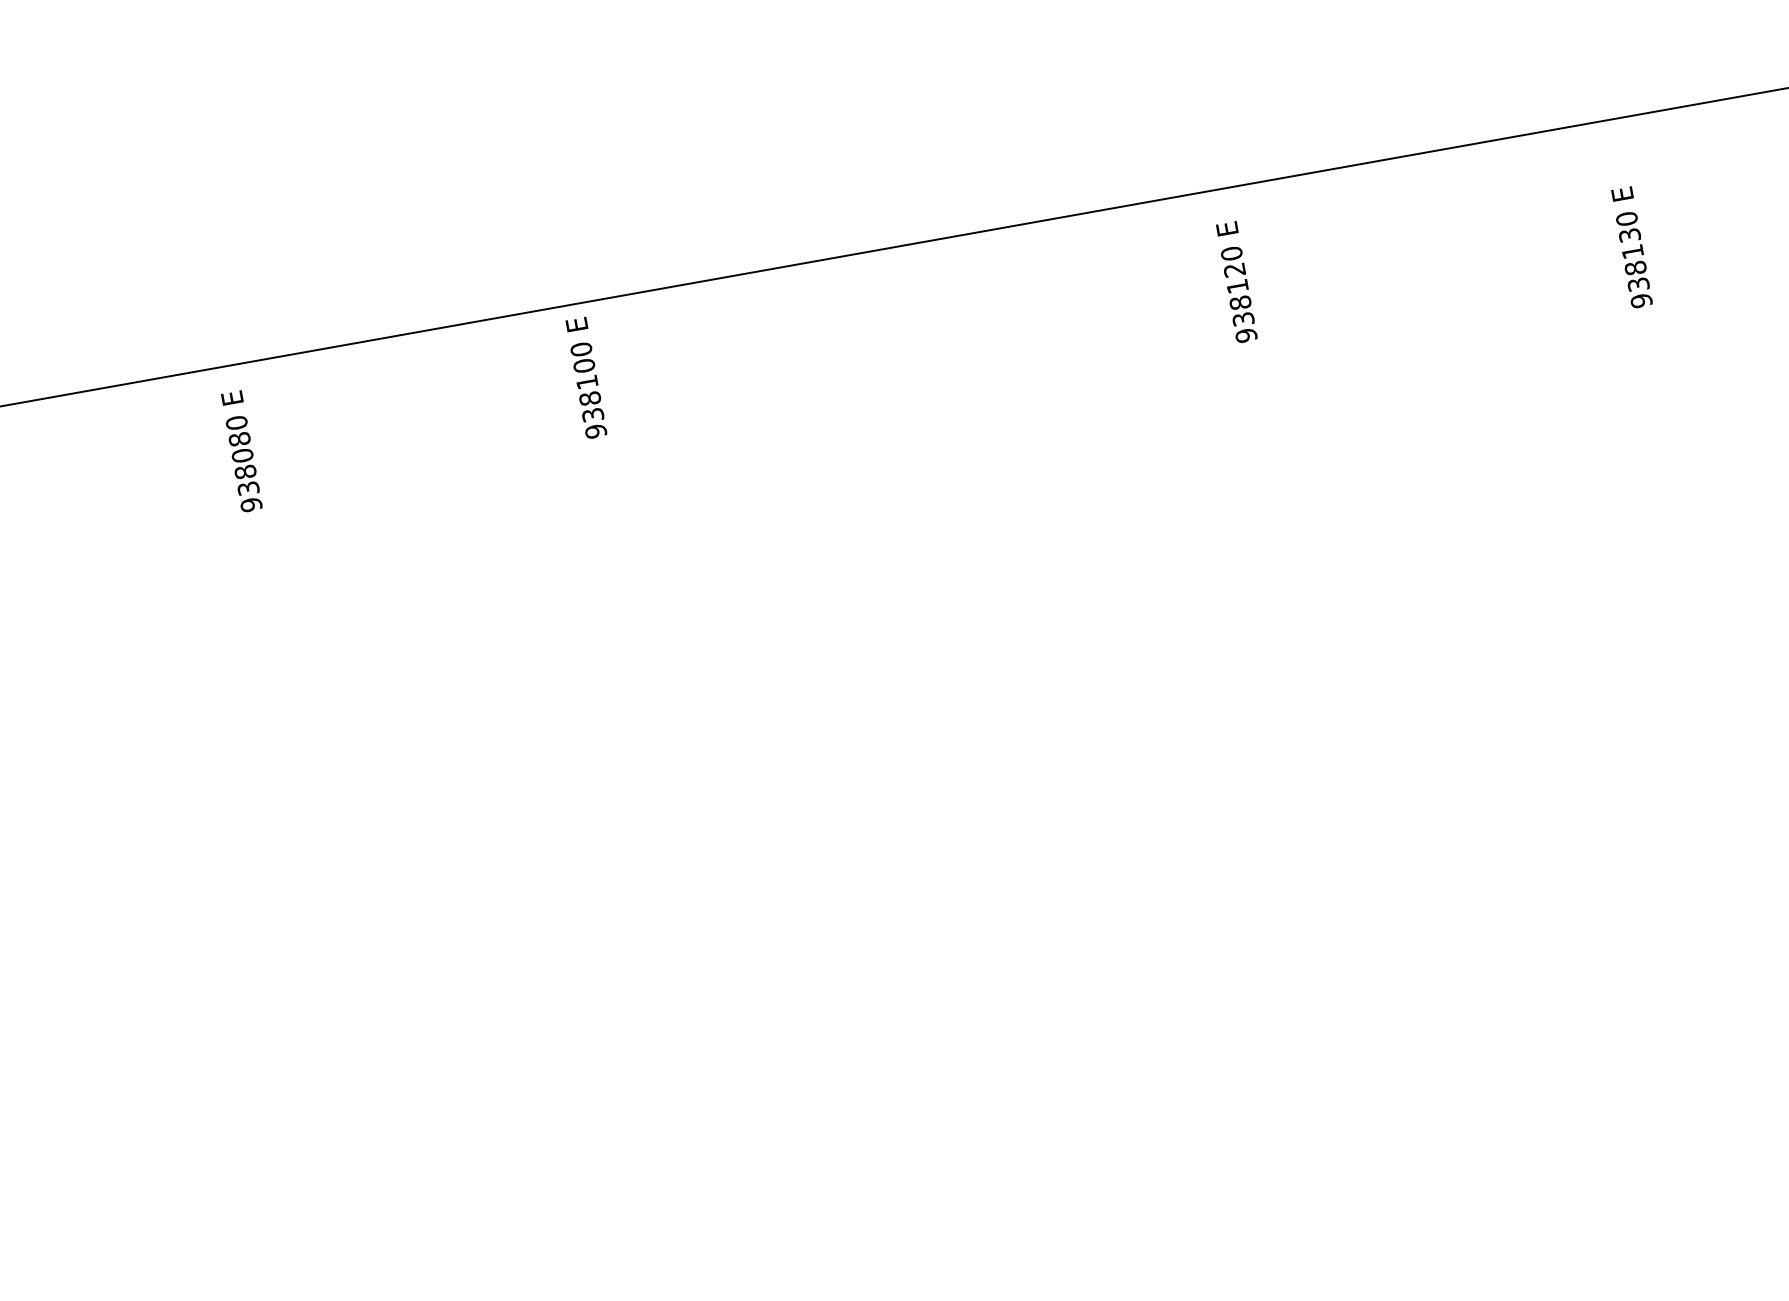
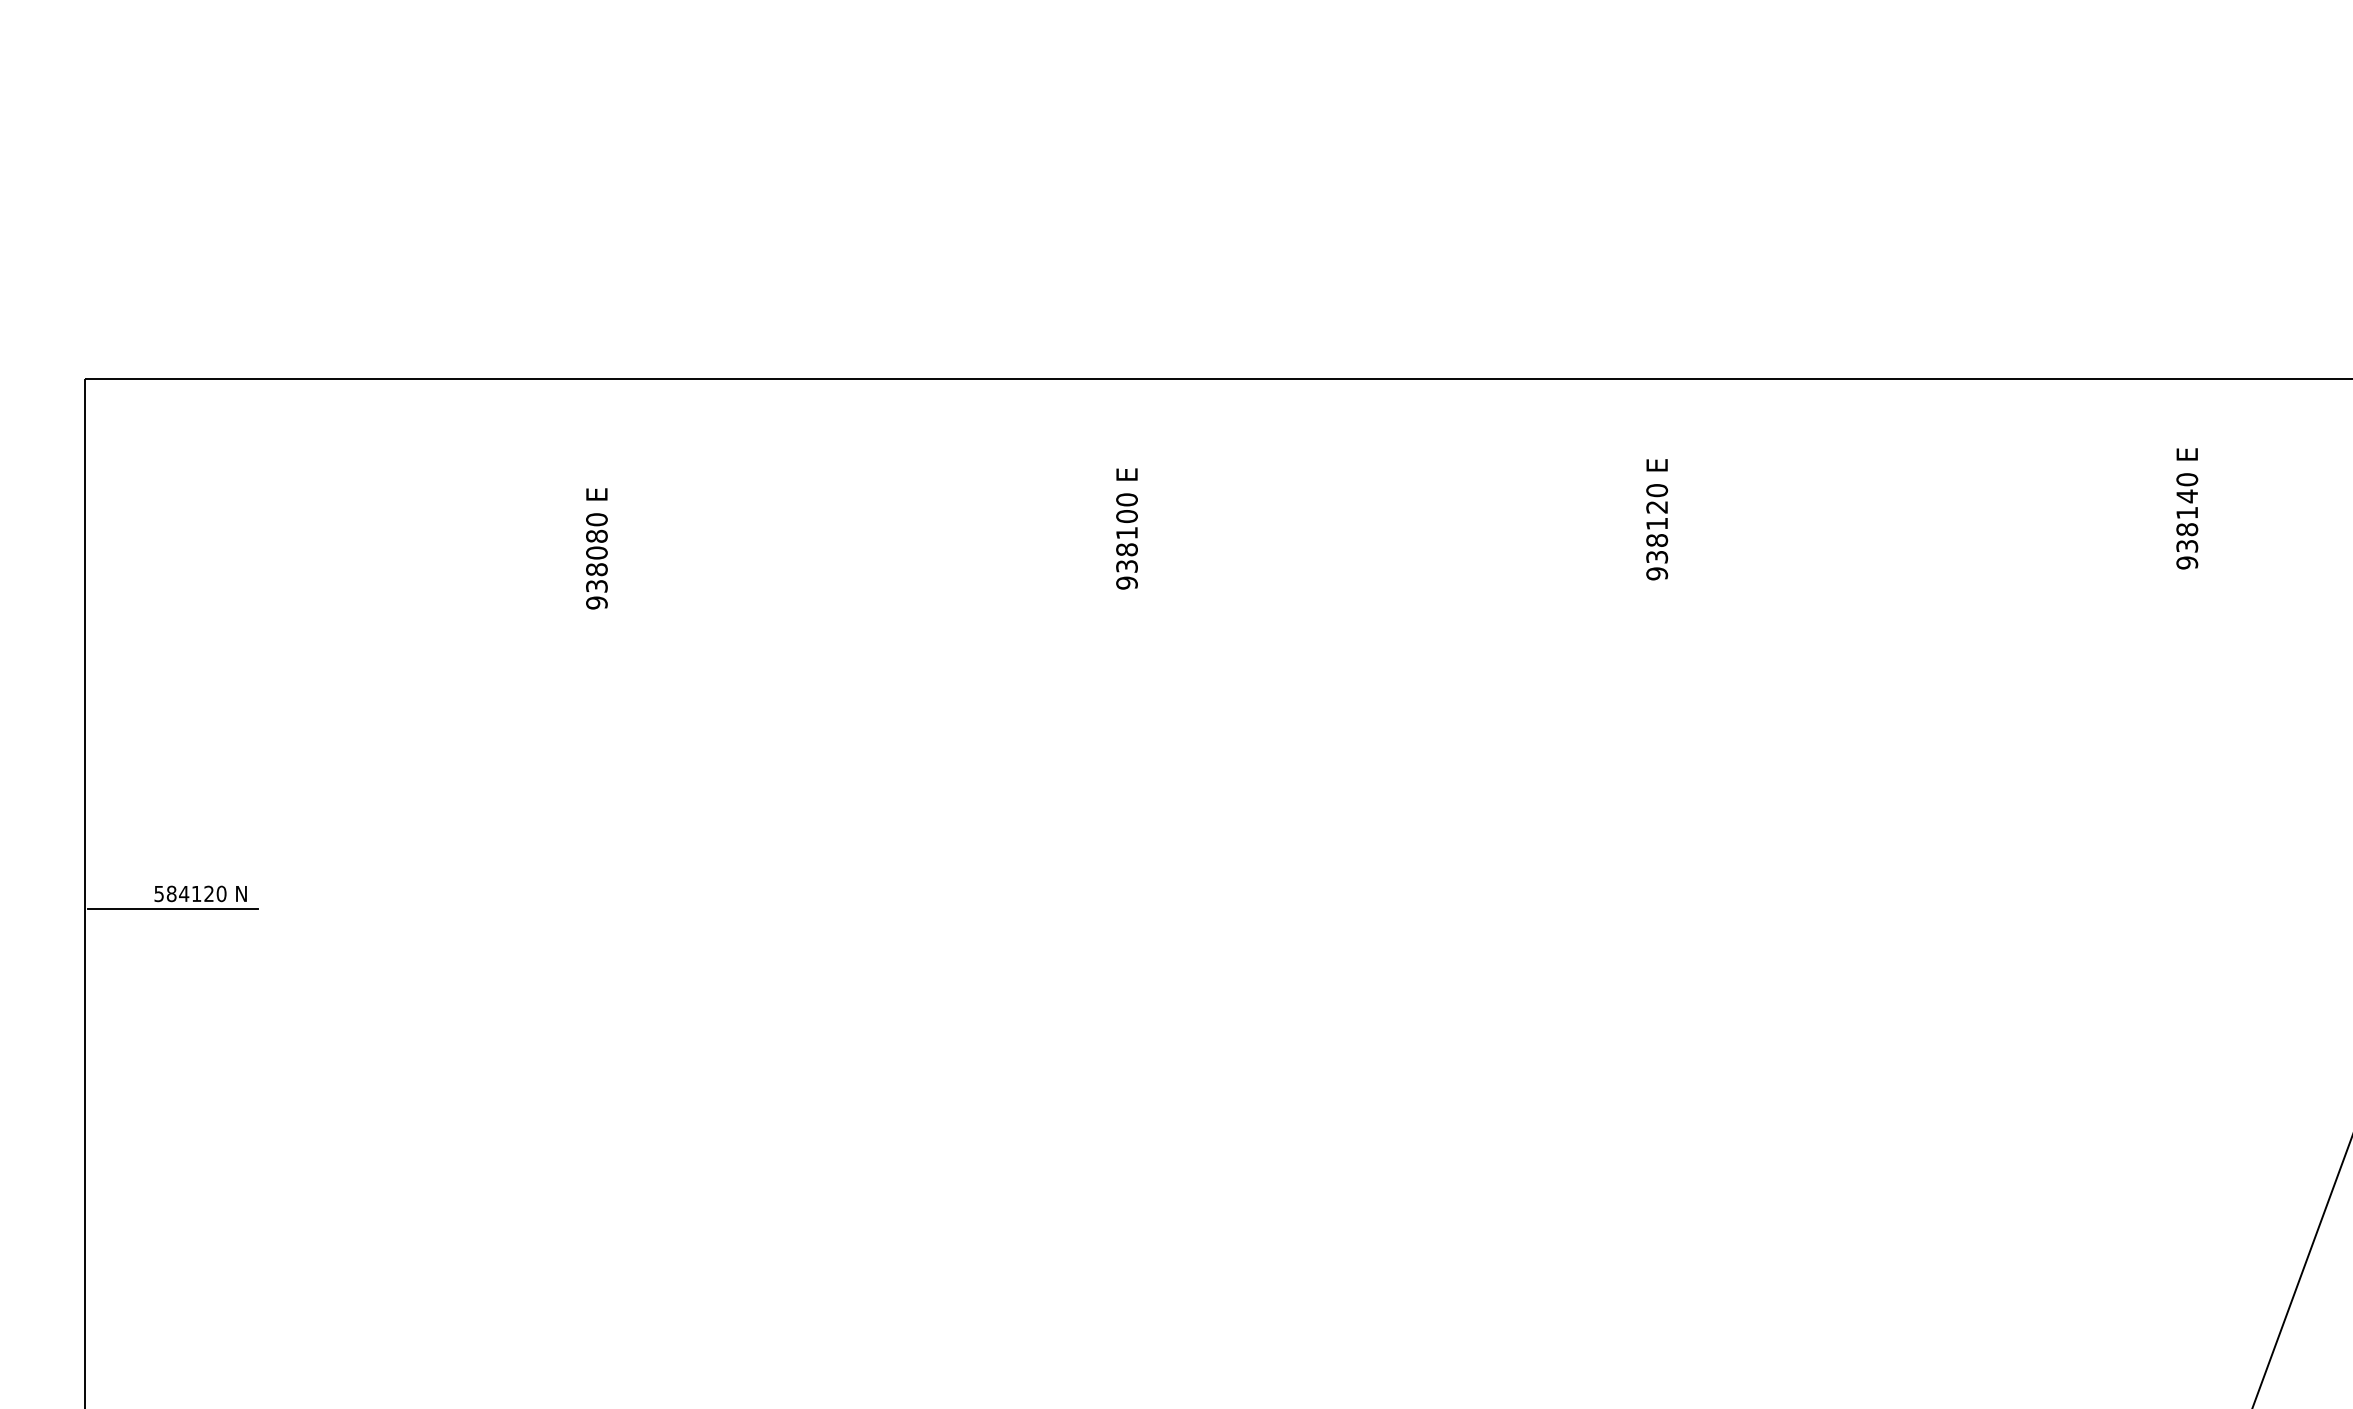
text: (1630, 235) -> (2187, 496), 938130 -> 938140
text: (1237, 282) -> (1657, 519), moved
text: (585, 377) -> (1126, 528), moved
text: (241, 451) -> (596, 548), moved

